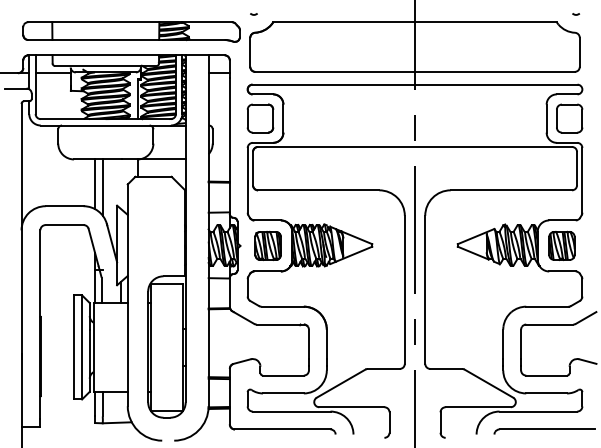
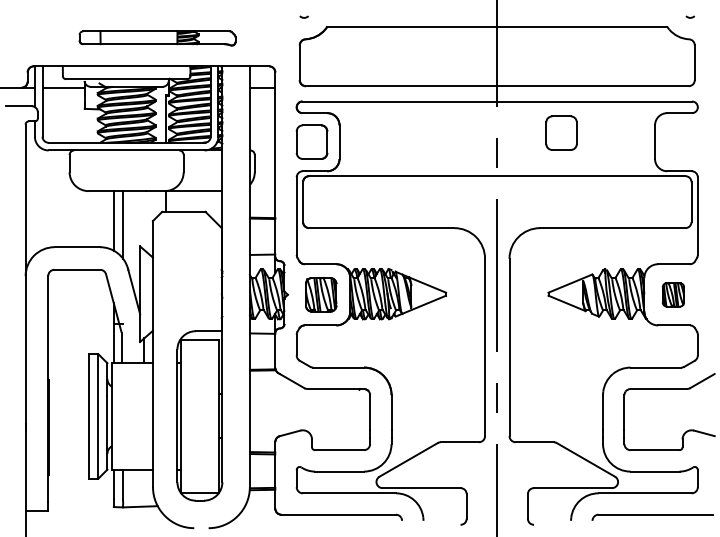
part: (131, 32) -> (157, 38), size x0.6
part: (569, 118) -> (561, 132), moved
part: (562, 245) -> (673, 294), size x0.7

